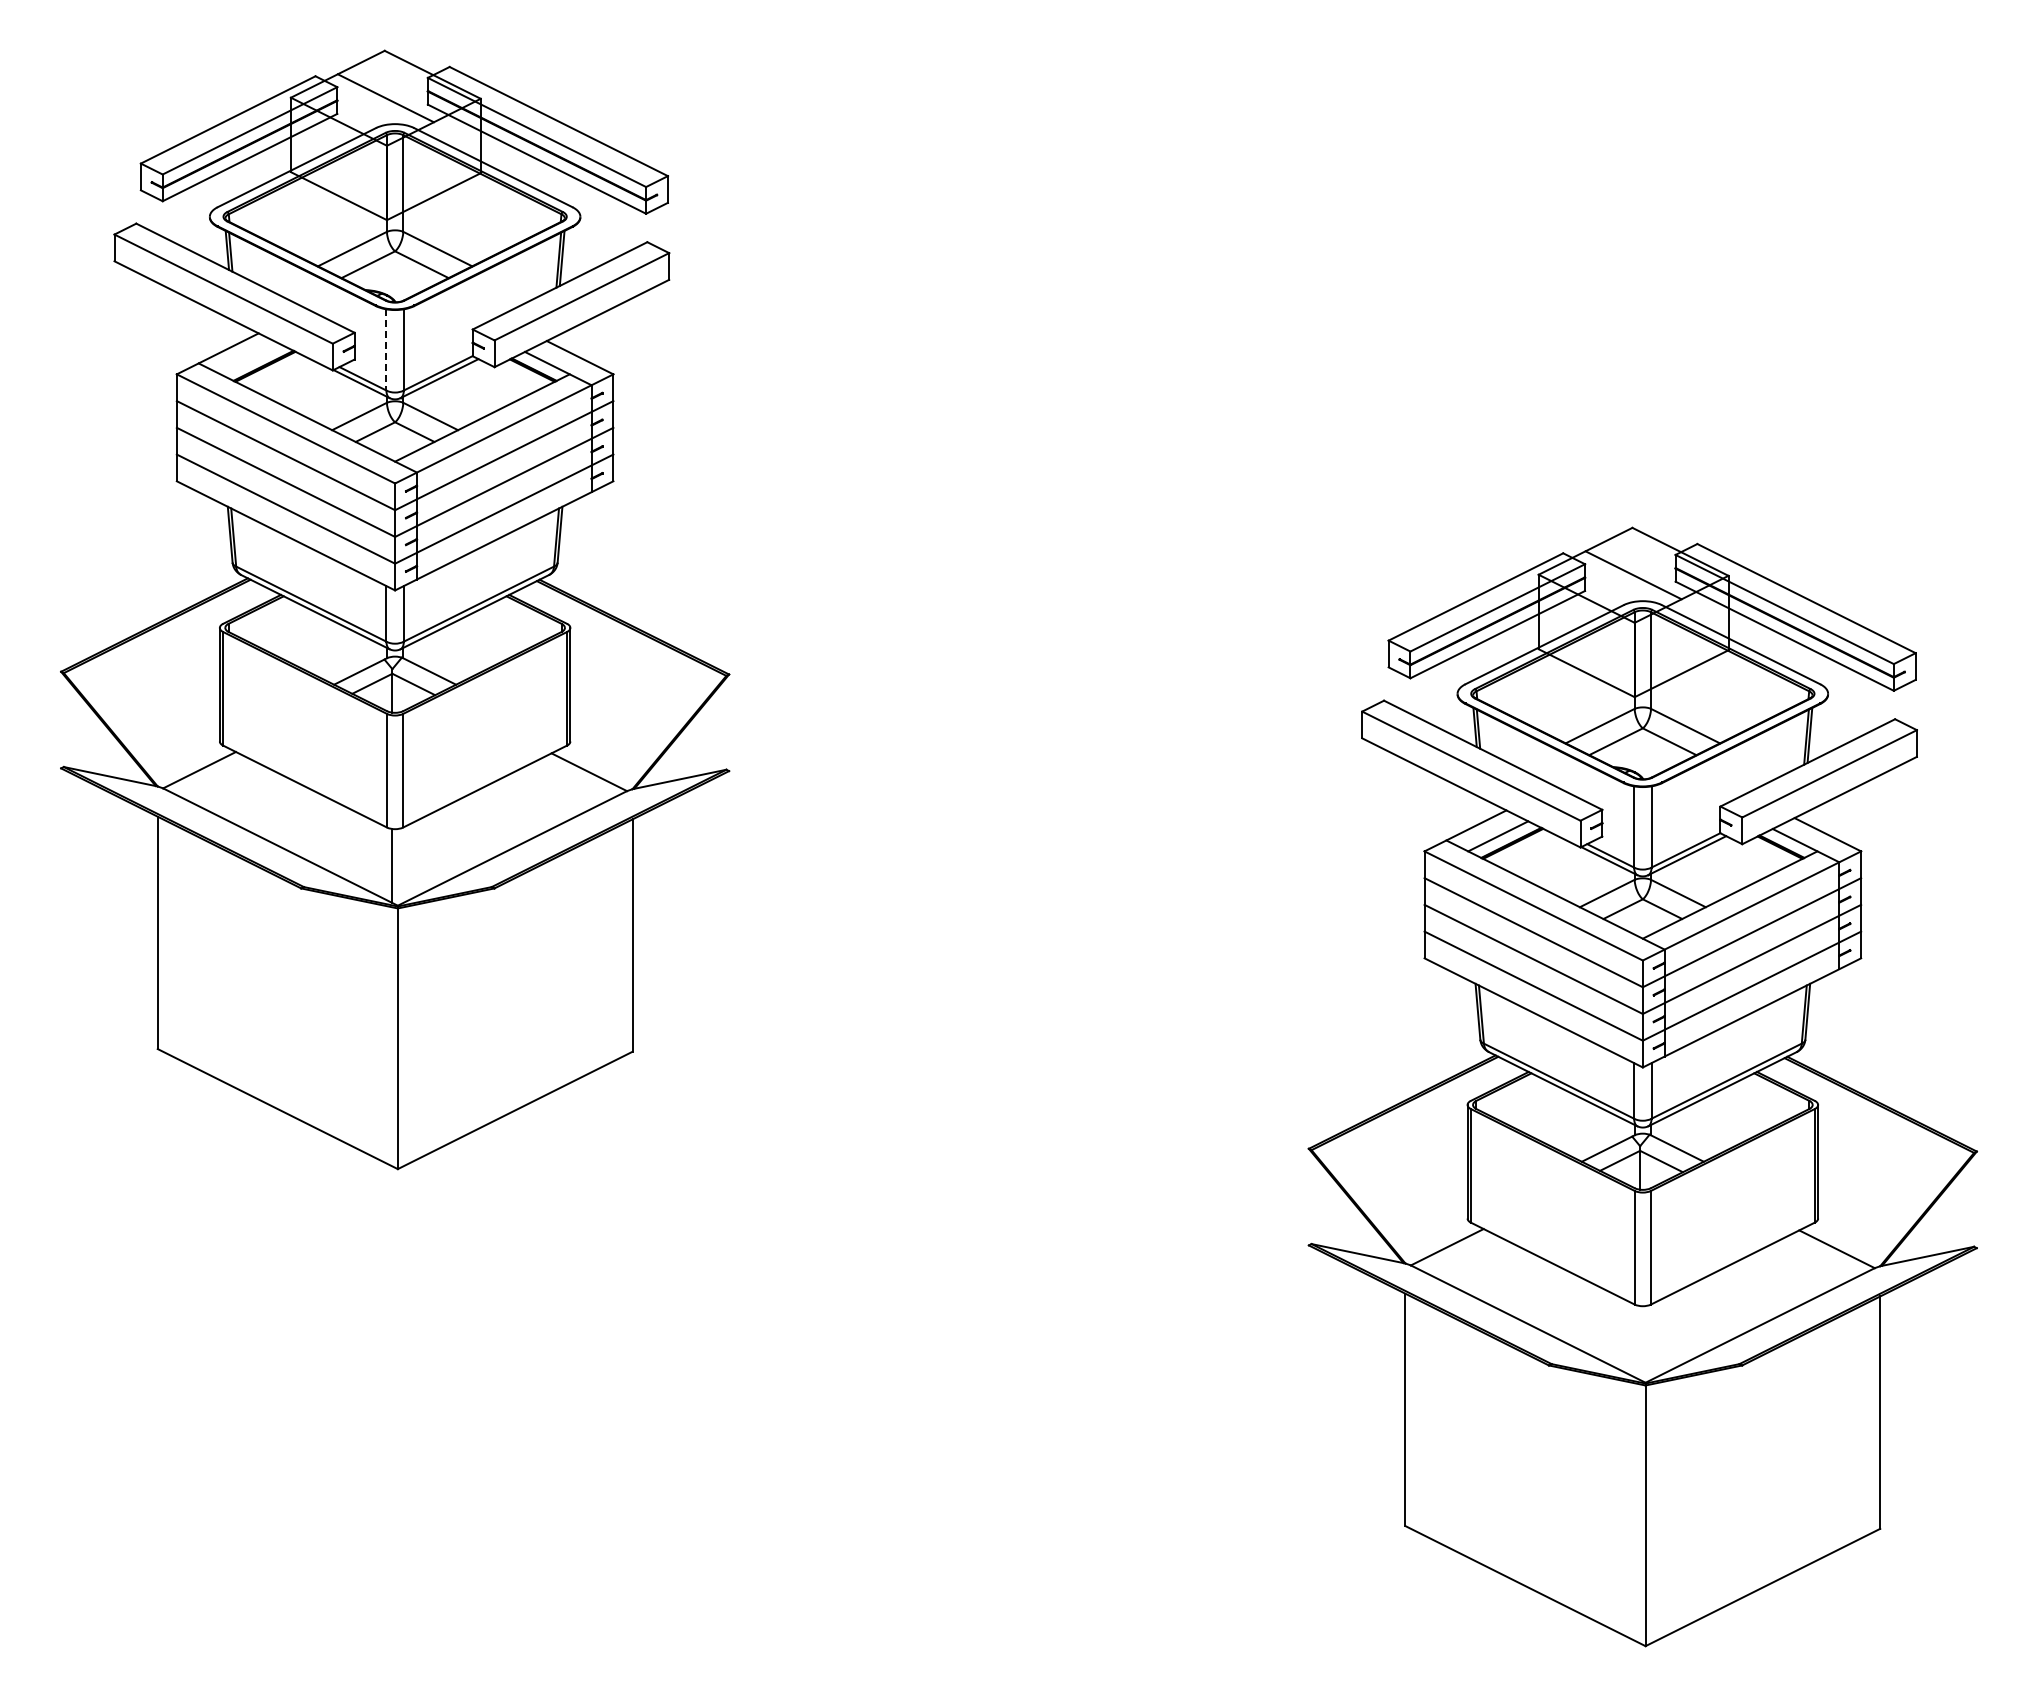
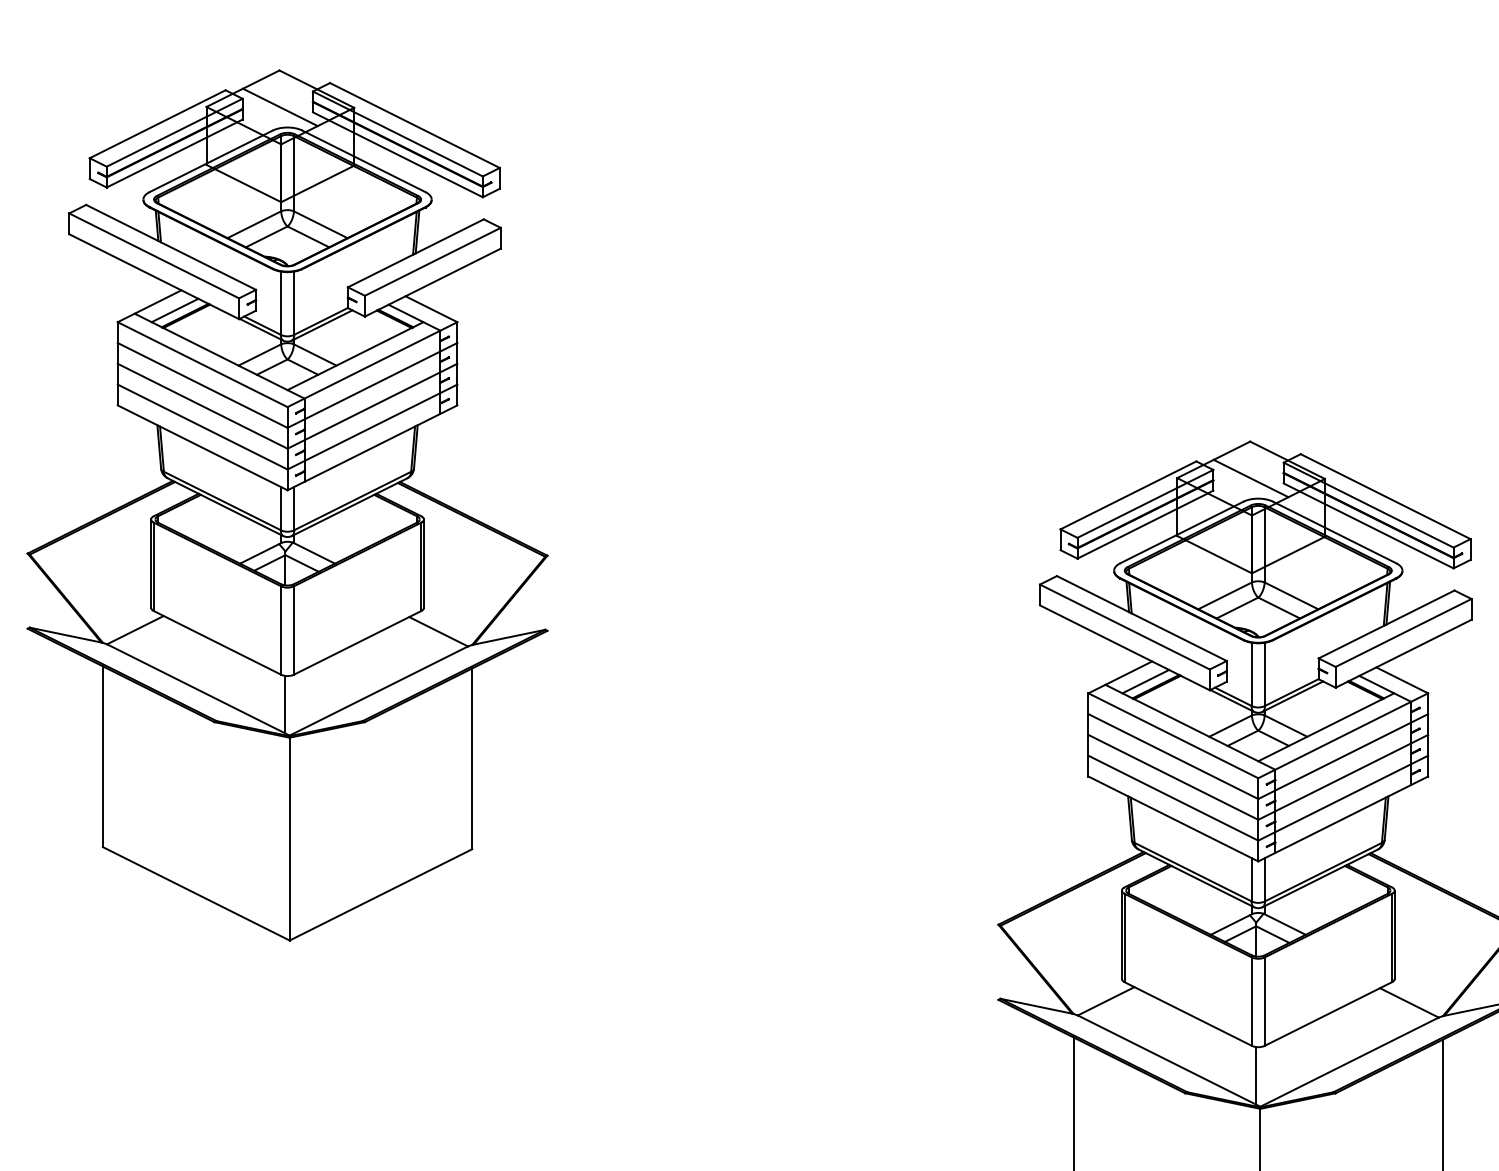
line: (386, 349) -> (280, 302), dashed -> solid
line: (250, 359) -> (175, 310), added
line: (1640, 1343) -> (1256, 1076), added

